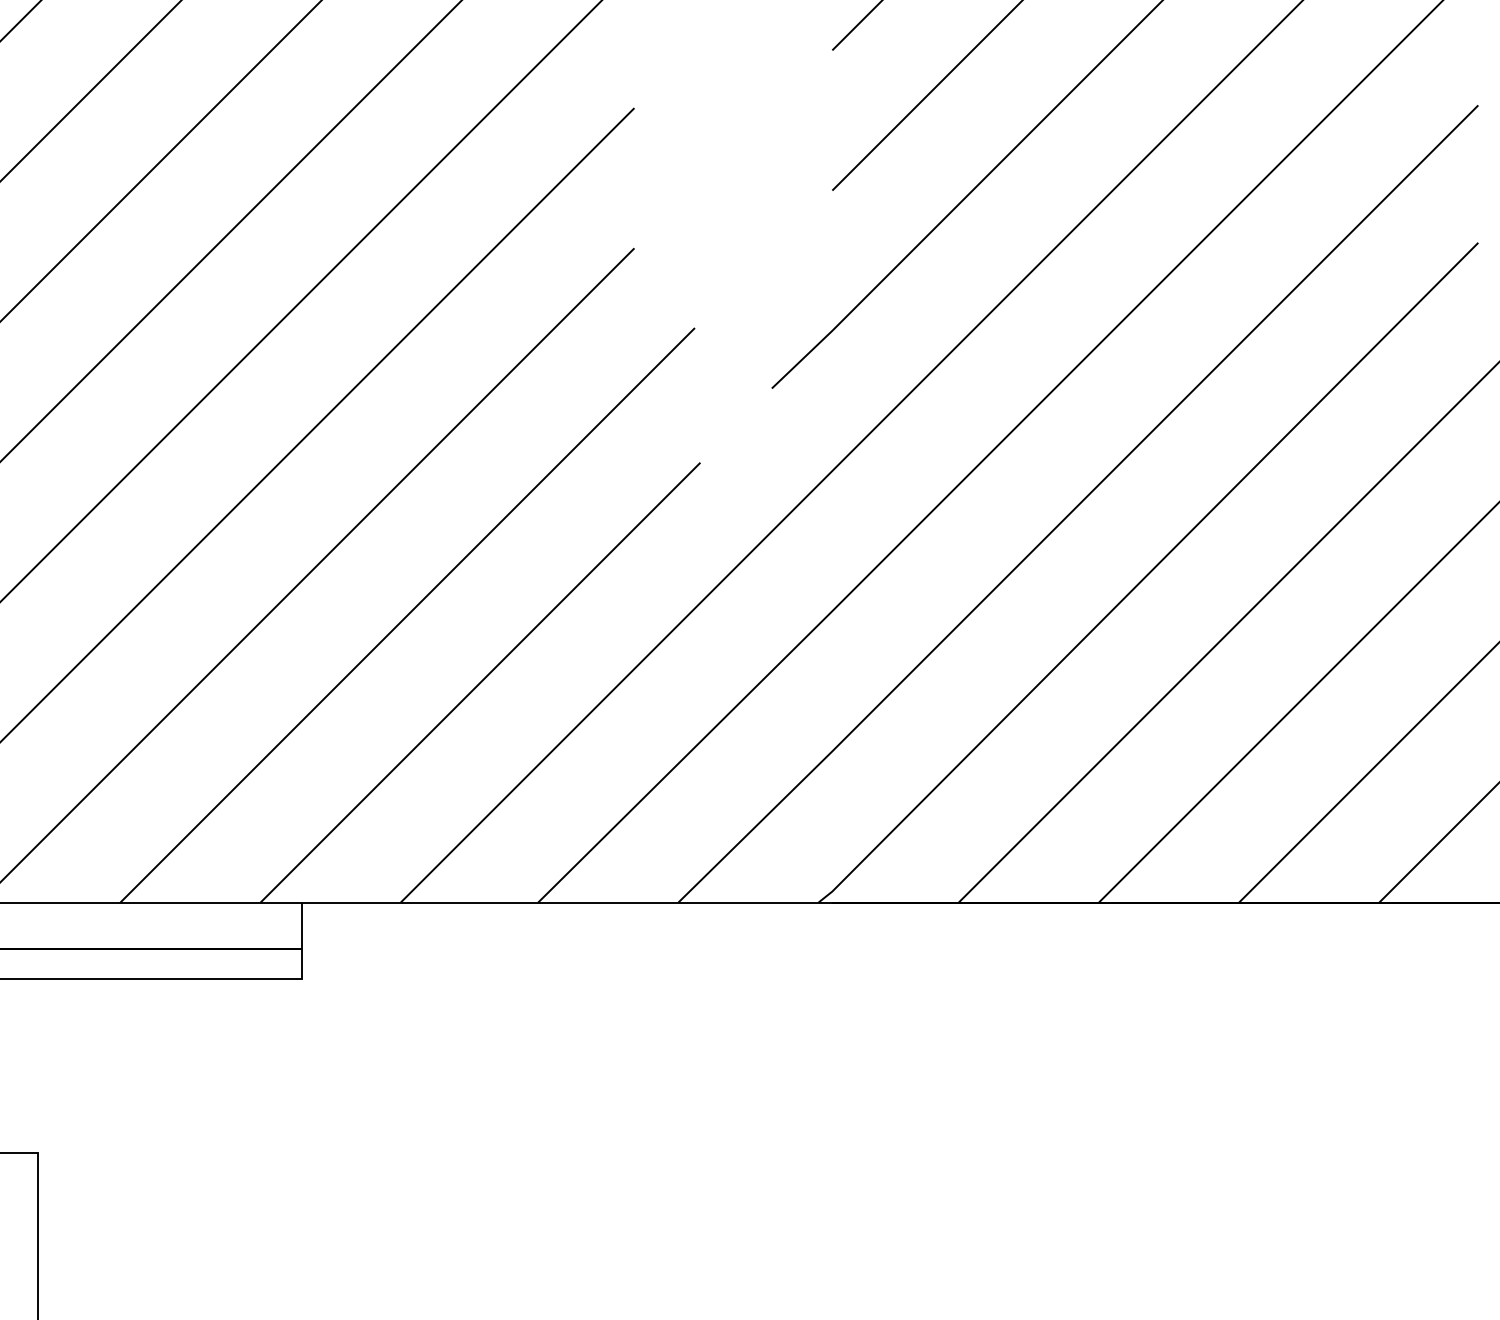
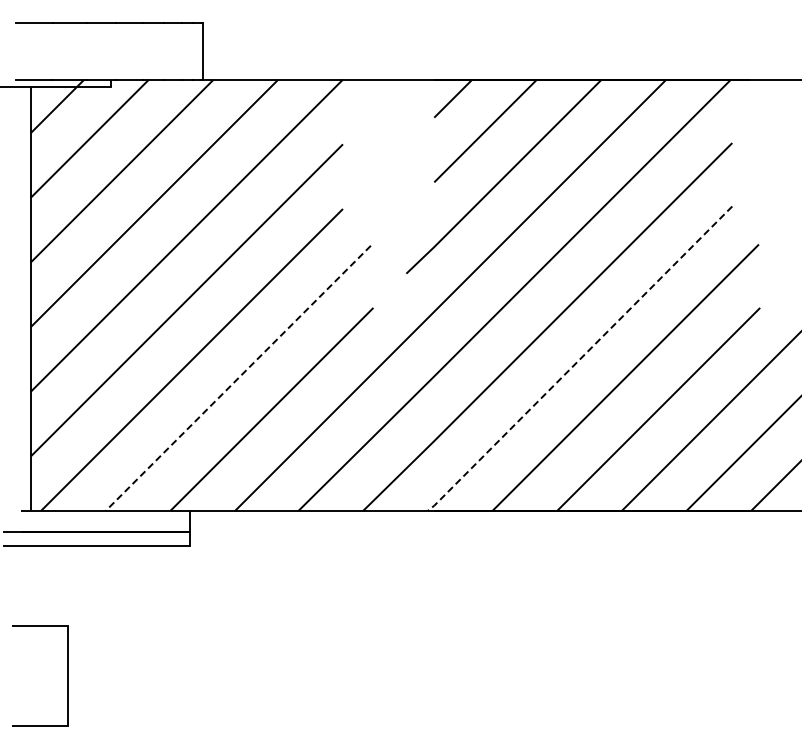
line: (1147, 576) -> (579, 360), solid -> dashed
line: (407, 615) -> (238, 378), solid -> dashed

